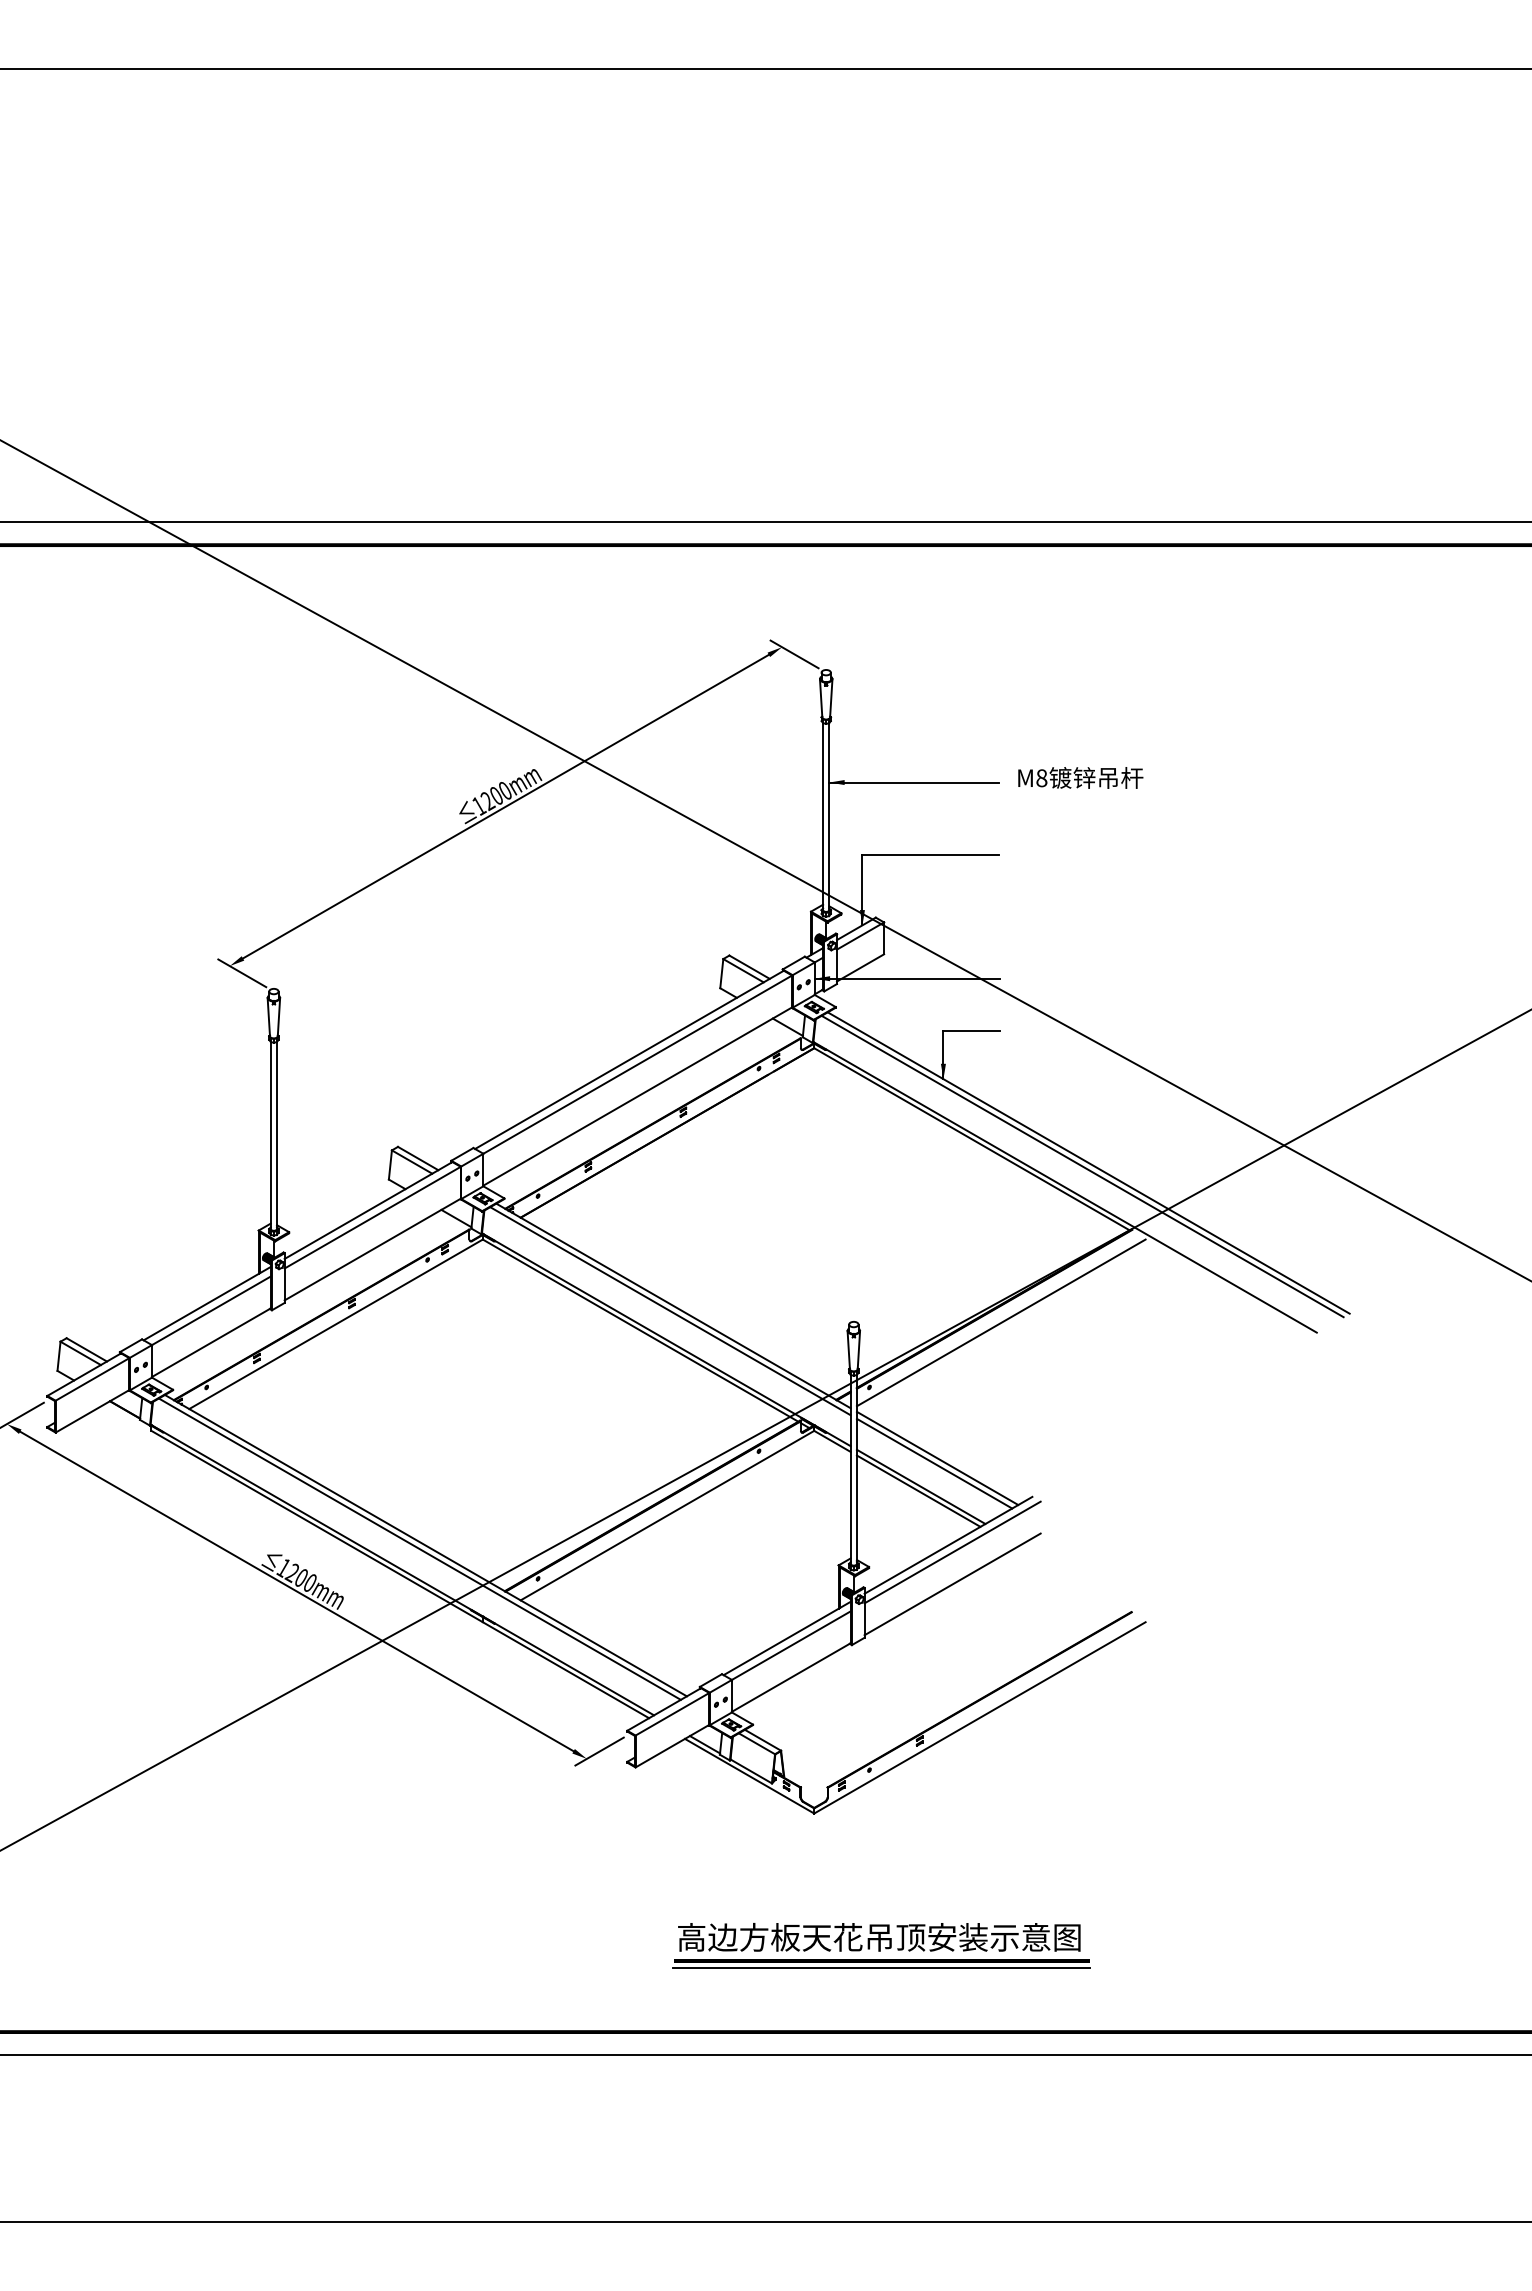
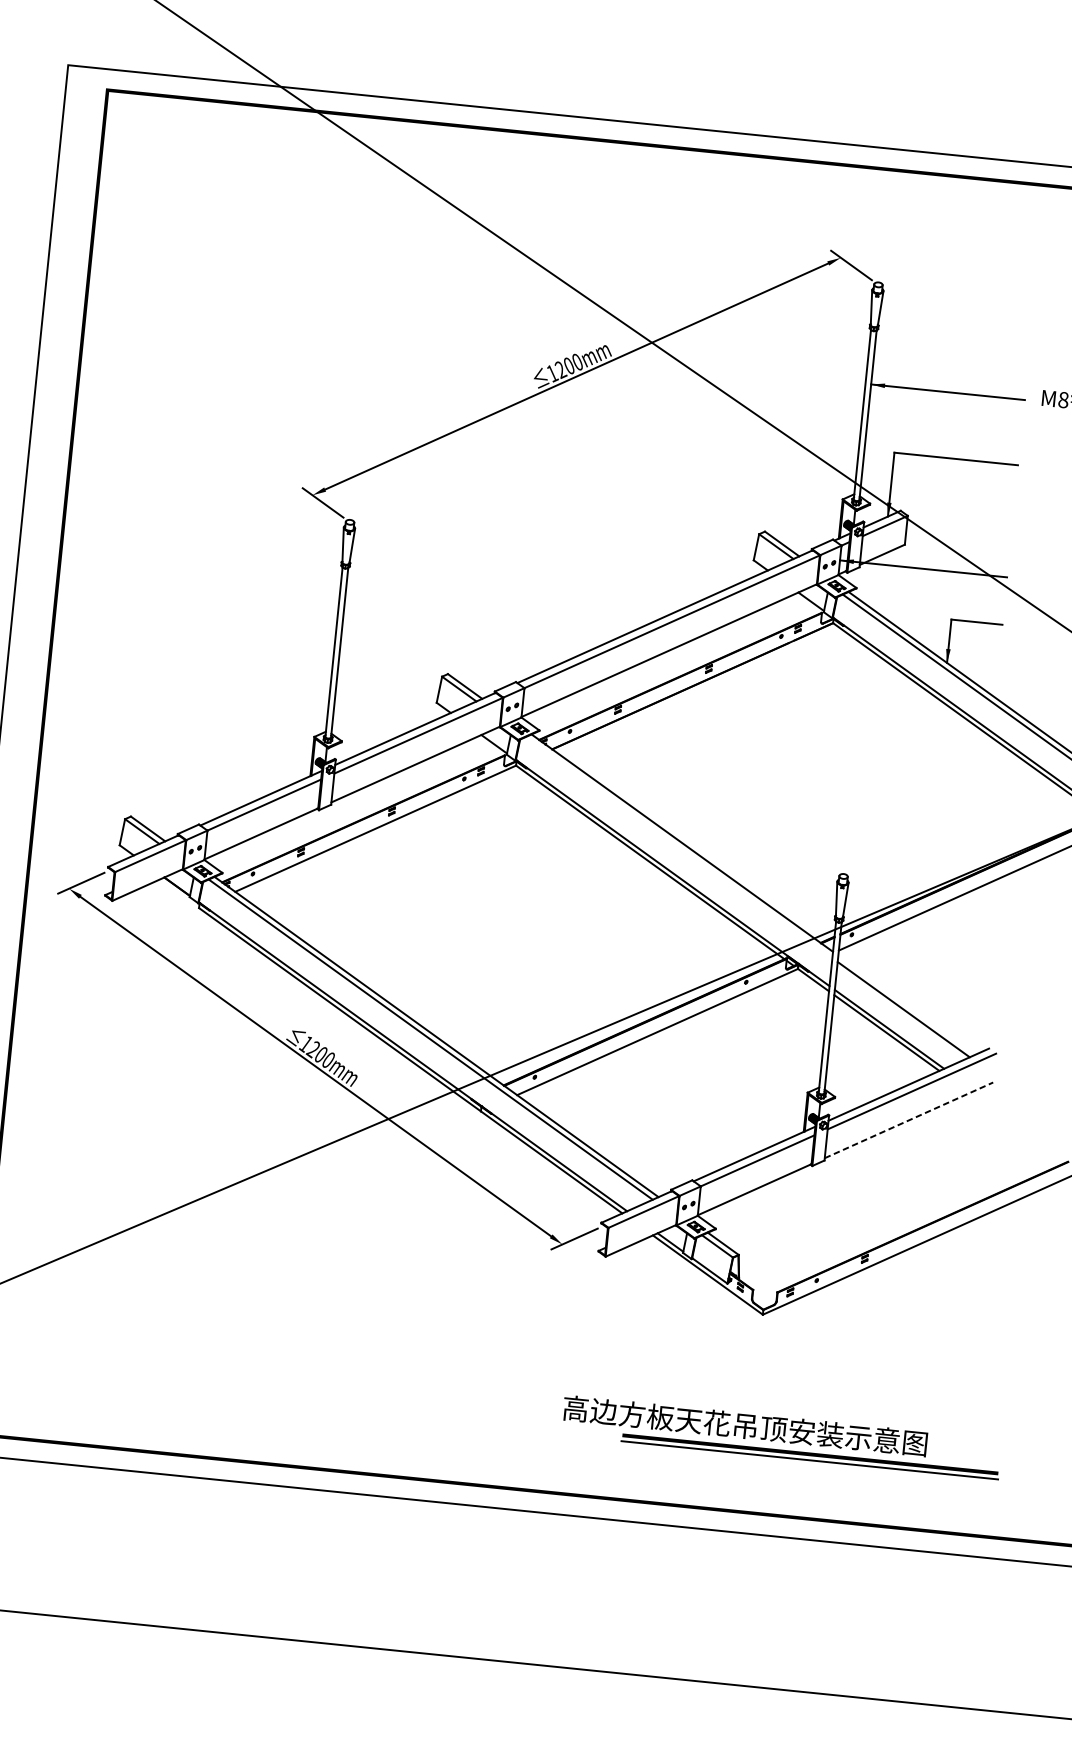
line: (670, 1311) -> (679, 847), removed
line: (937, 1458) -> (906, 1005), removed
line: (952, 1584) -> (908, 1120), solid -> dashed
text: (879, 1937) -> (745, 1426), moved

